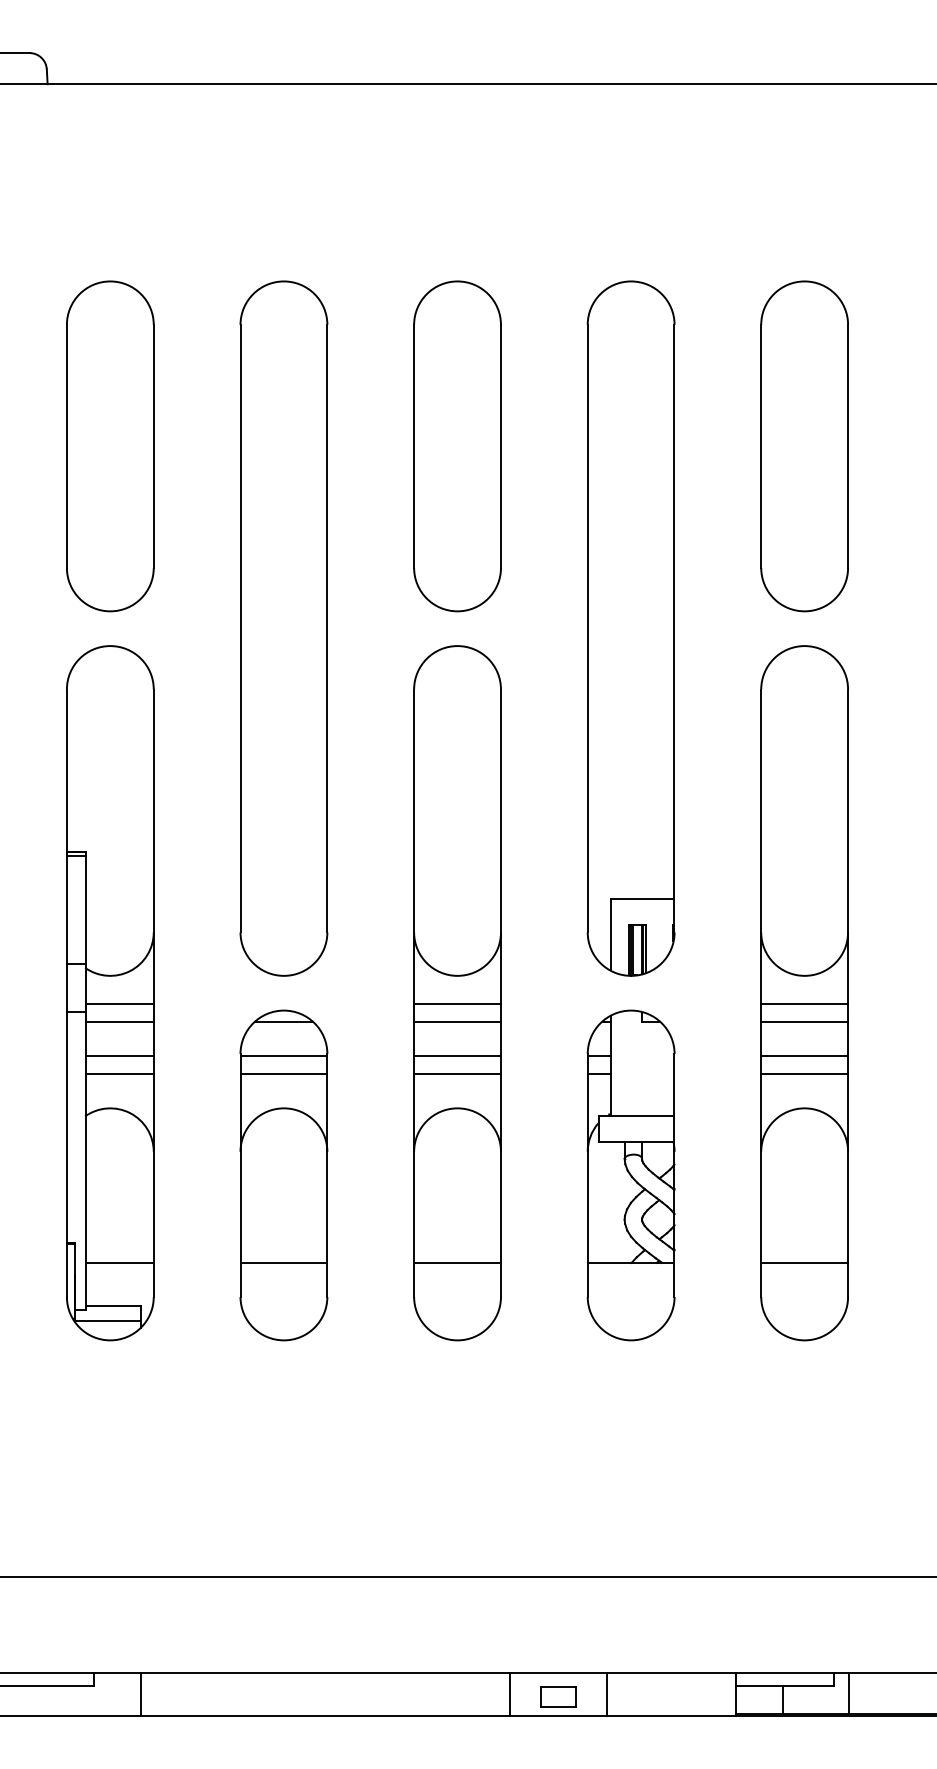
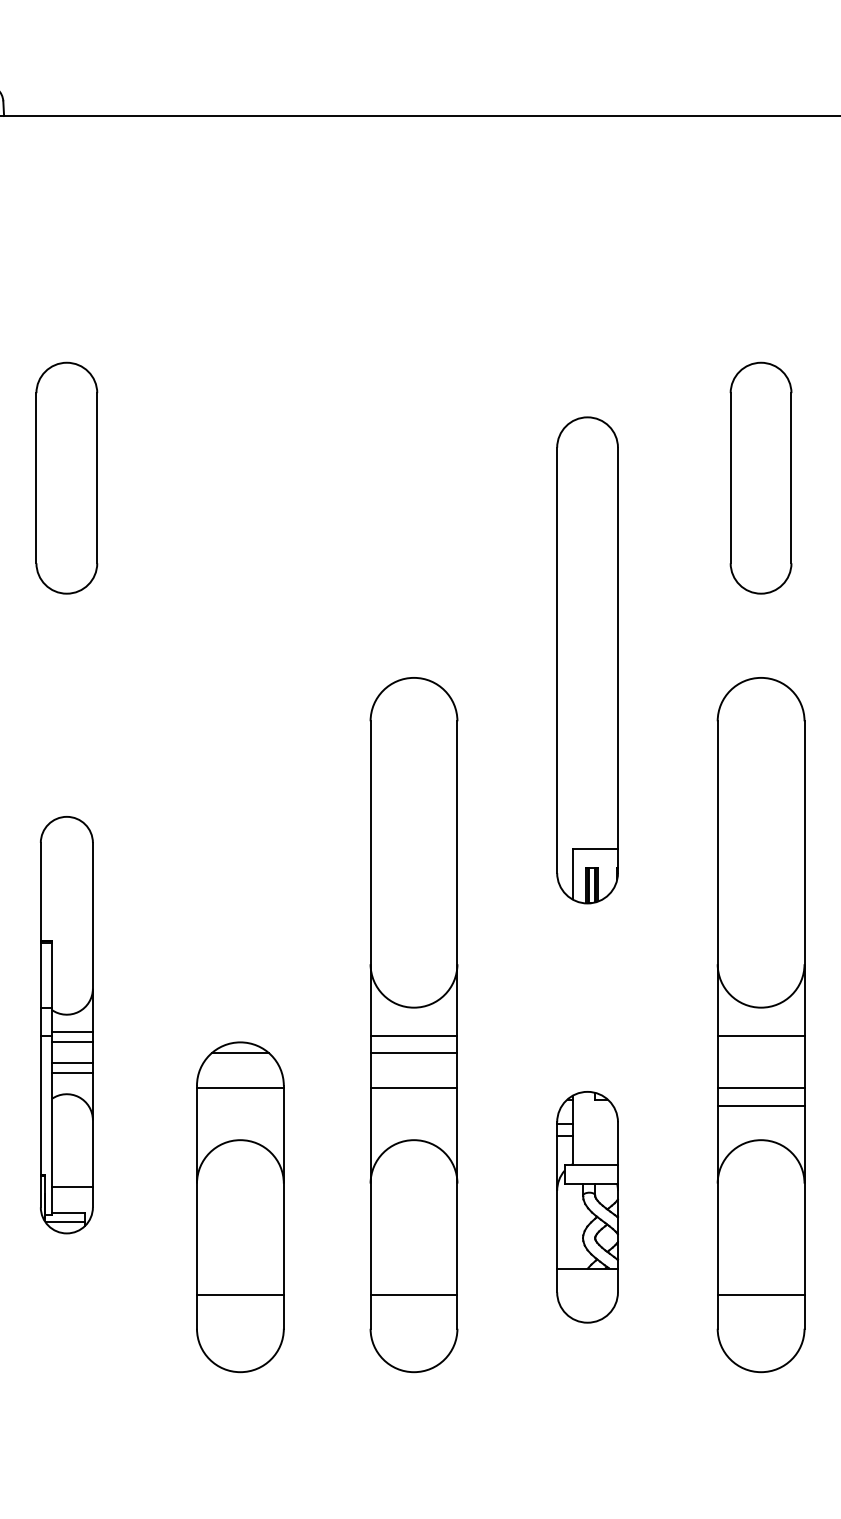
part: (110, 446) -> (66, 478), size x0.7
part: (457, 446) -> (413, 478), removed
part: (804, 446) -> (760, 478), size x0.7
part: (283, 628) -> (239, 660), removed
part: (630, 628) -> (586, 660), size x0.7
part: (110, 993) -> (66, 1025), size x0.6
line: (804, 1021) -> (760, 1053), removed
line: (283, 1073) -> (239, 1105), removed
line: (457, 1073) -> (413, 1105), removed
part: (630, 1175) -> (586, 1207), size x0.7

